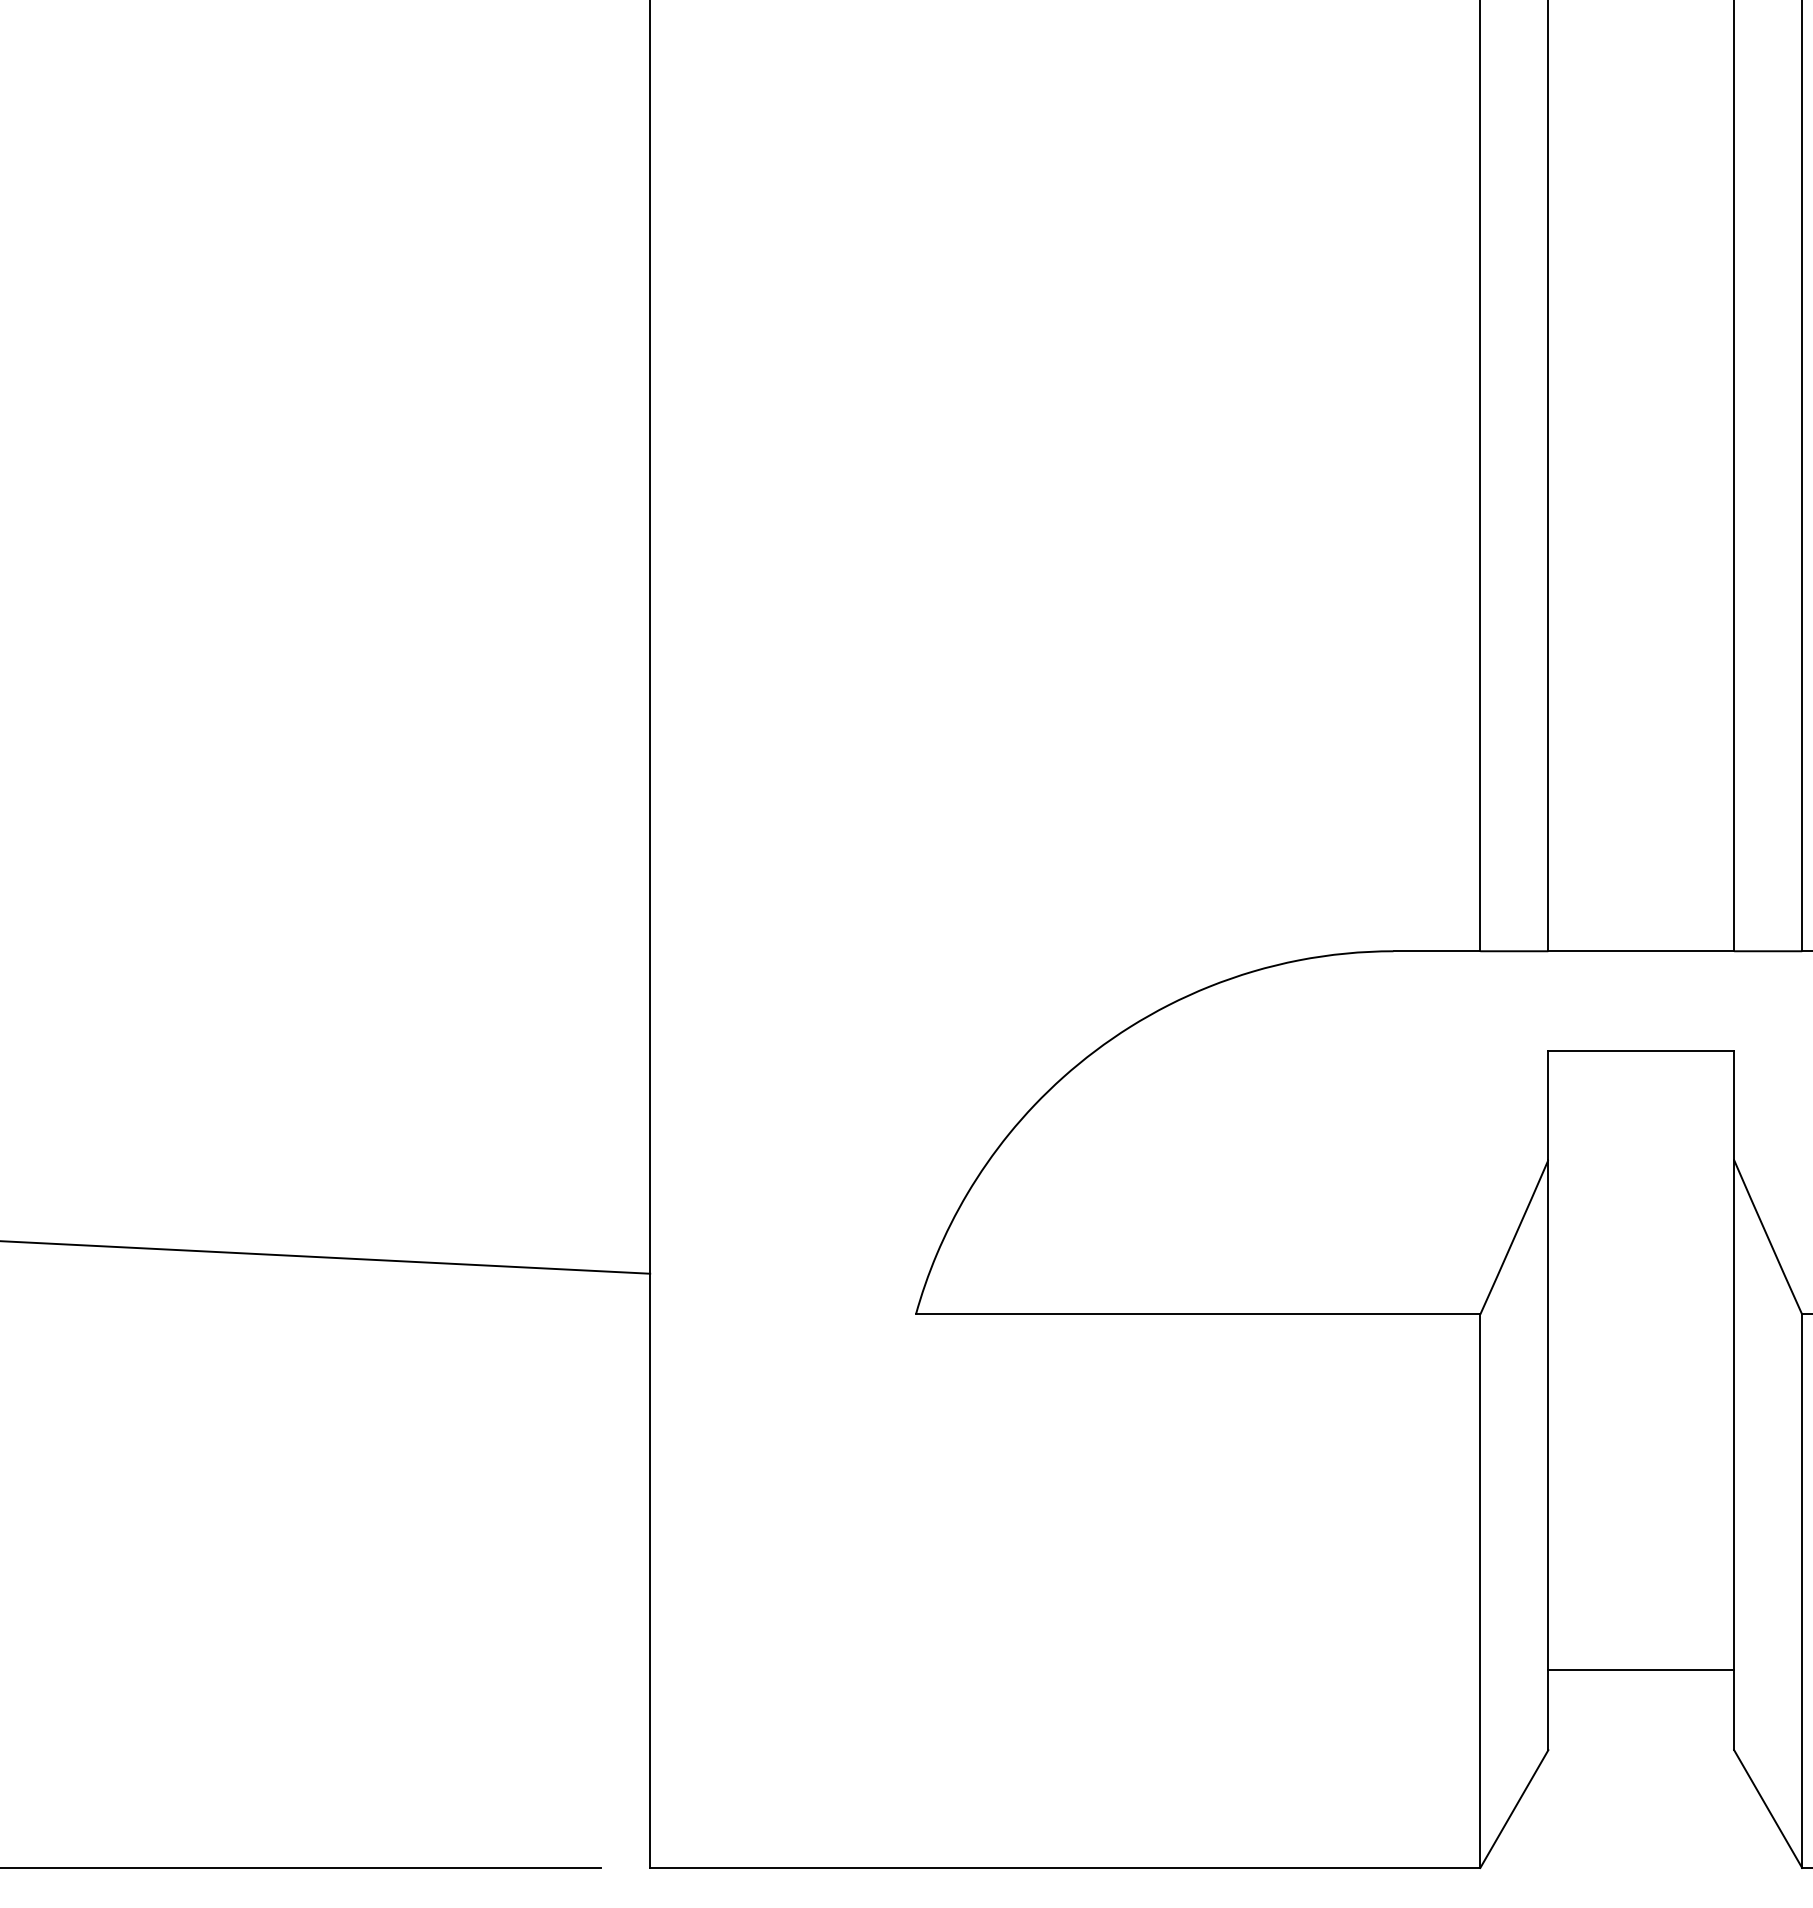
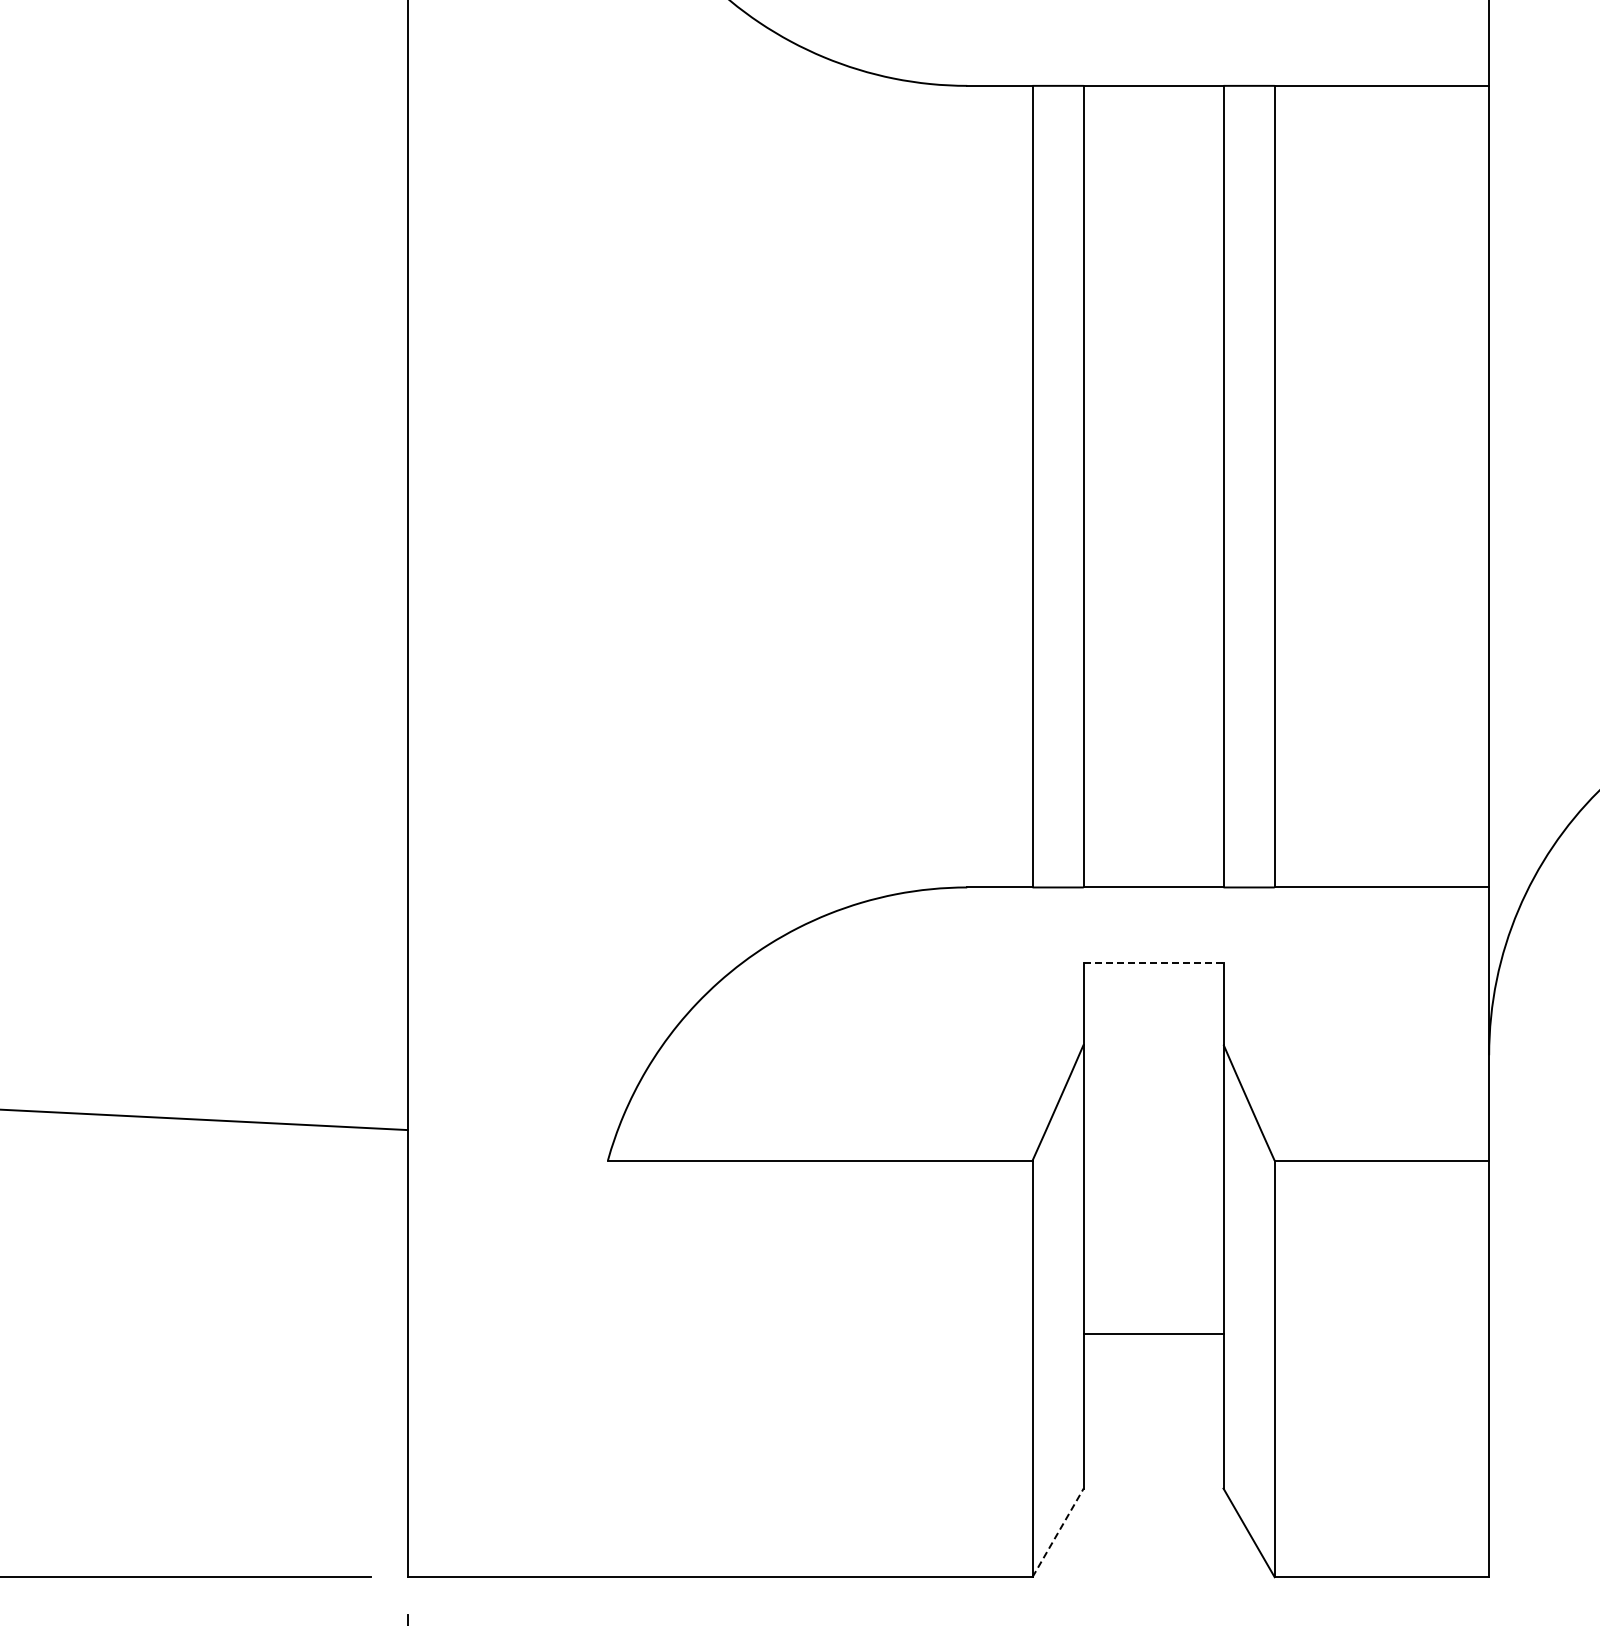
line: (1641, 1050) -> (1153, 962), solid -> dashed
line: (1641, 1670) -> (1153, 1334), moved
line: (1514, 1808) -> (1058, 1532), solid -> dashed

